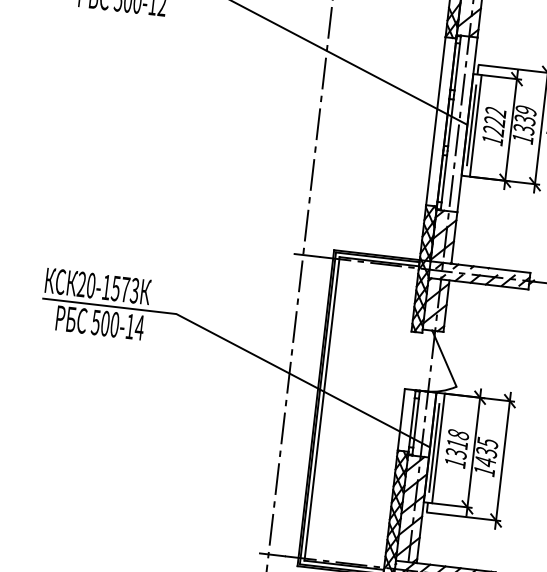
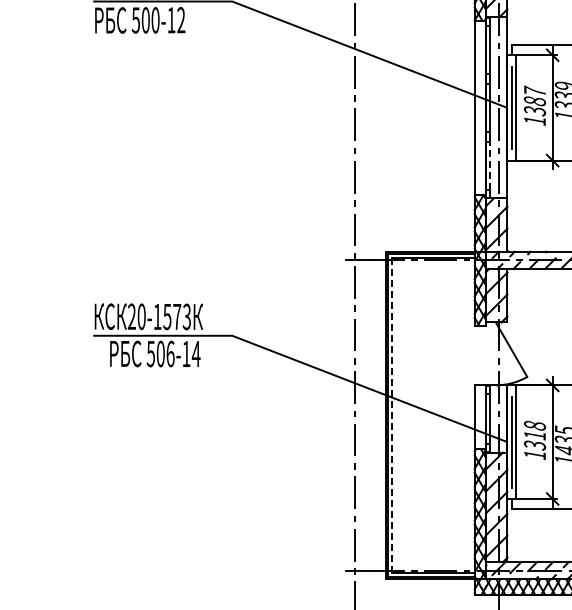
text: (495, 120) -> (535, 100), 1222 -> 1387
line: (444, 178) -> (490, 165), solid -> dashed
text: (114, 324) -> (170, 353), 500-14 -> 506-14
line: (322, 408) -> (392, 415), solid -> dashed

